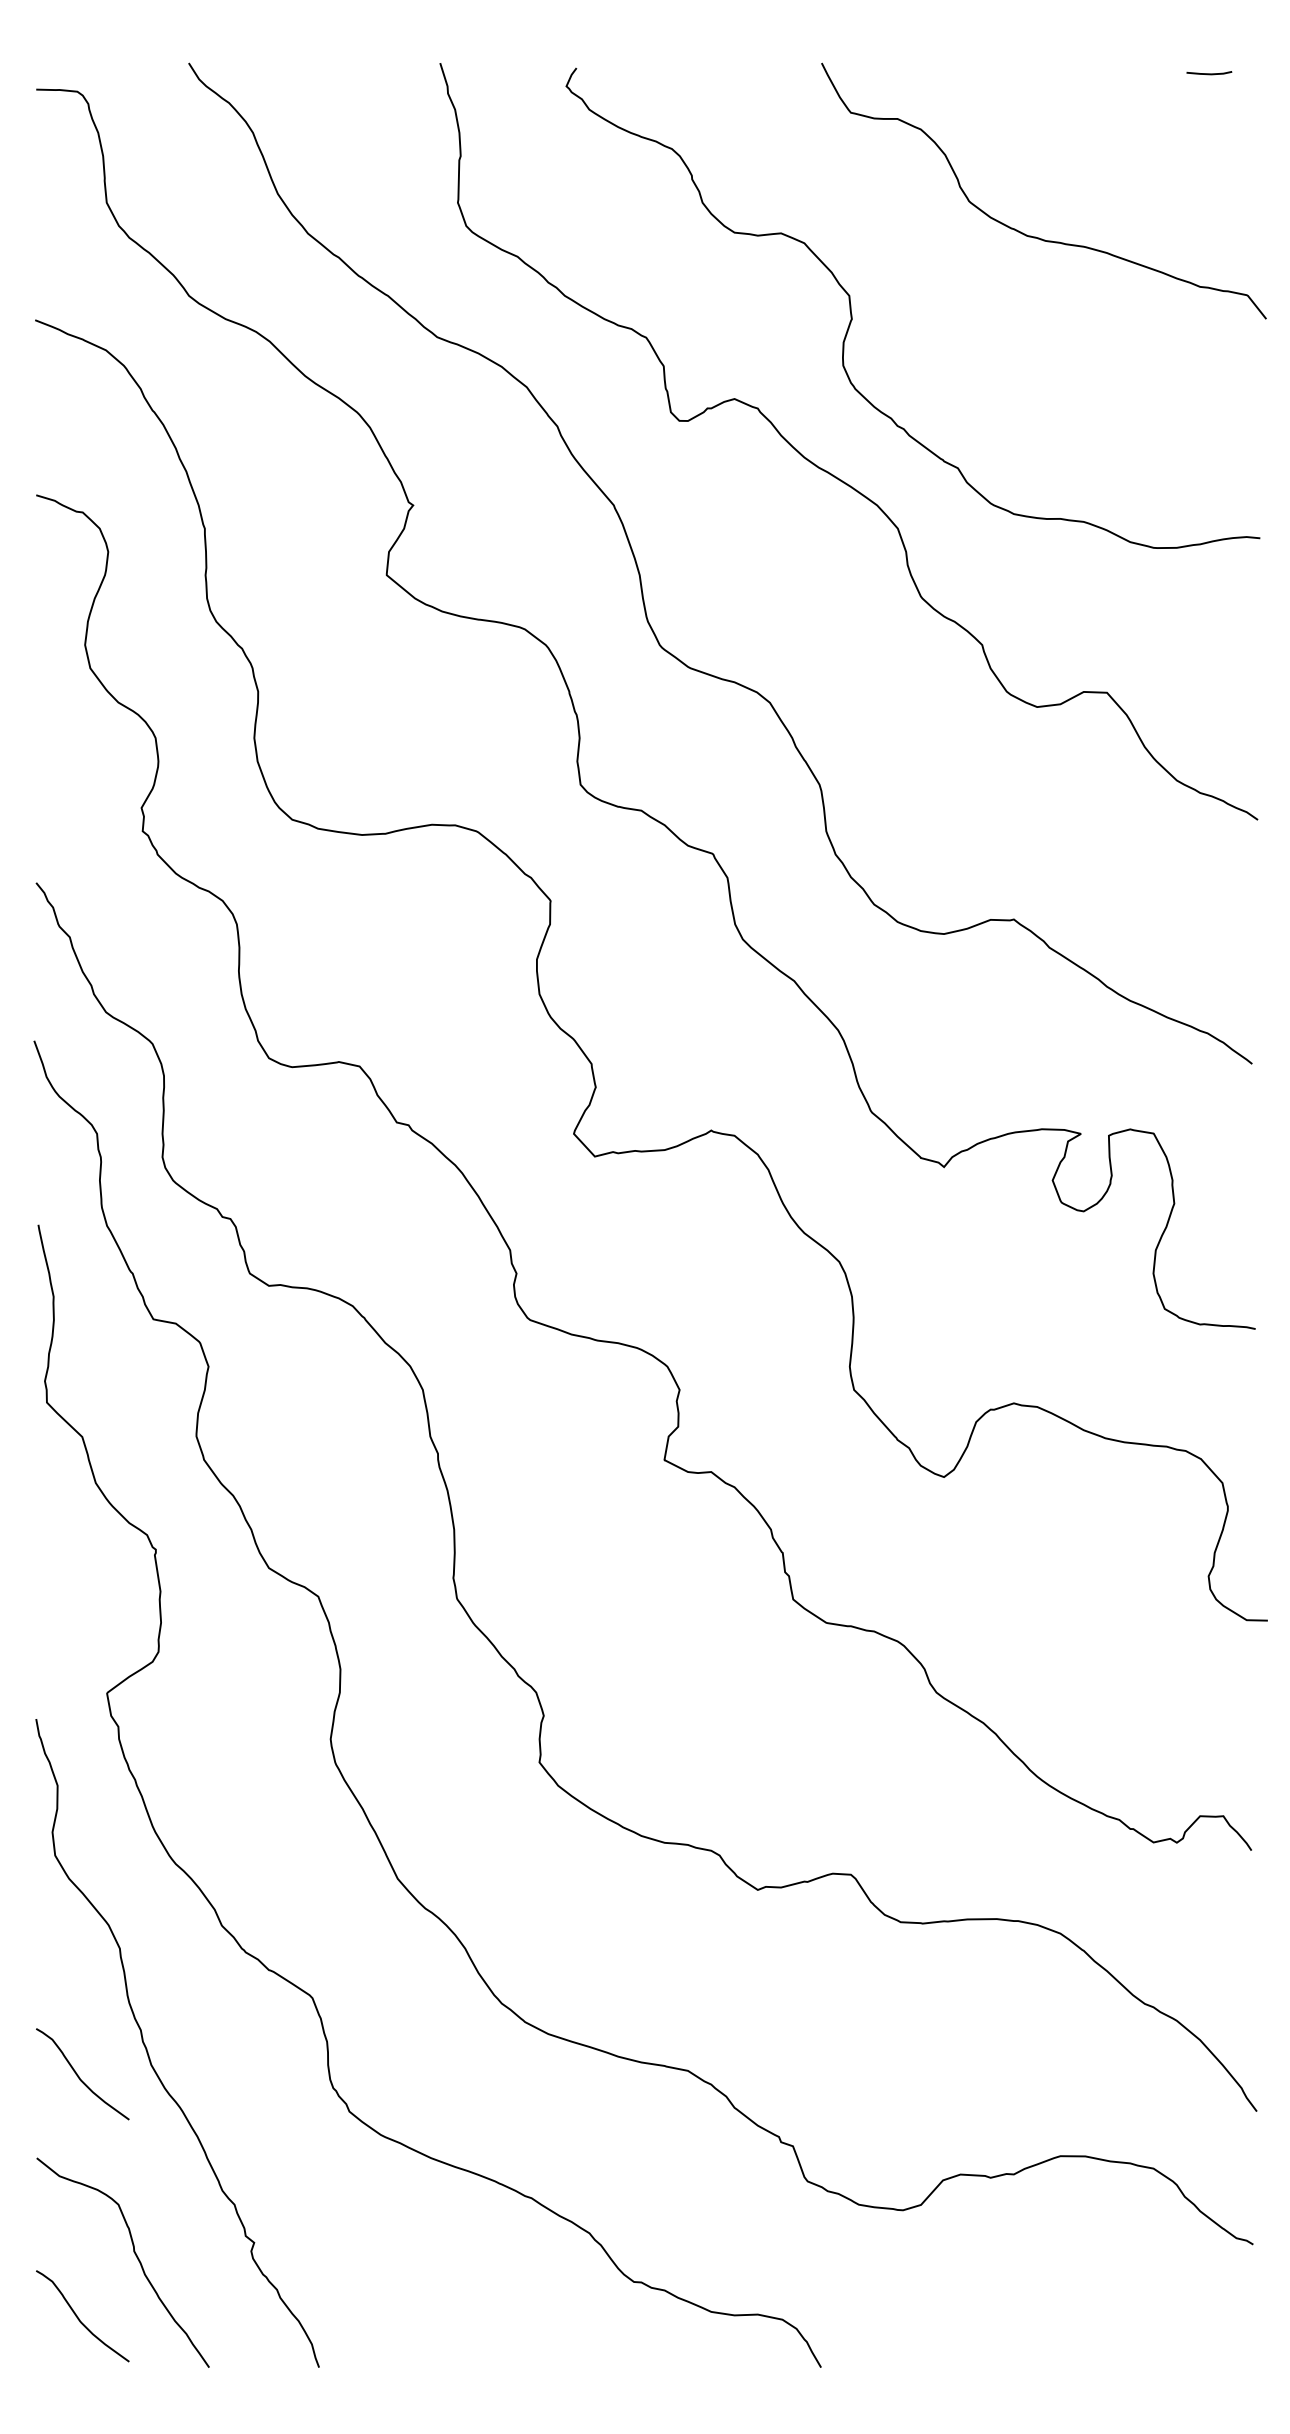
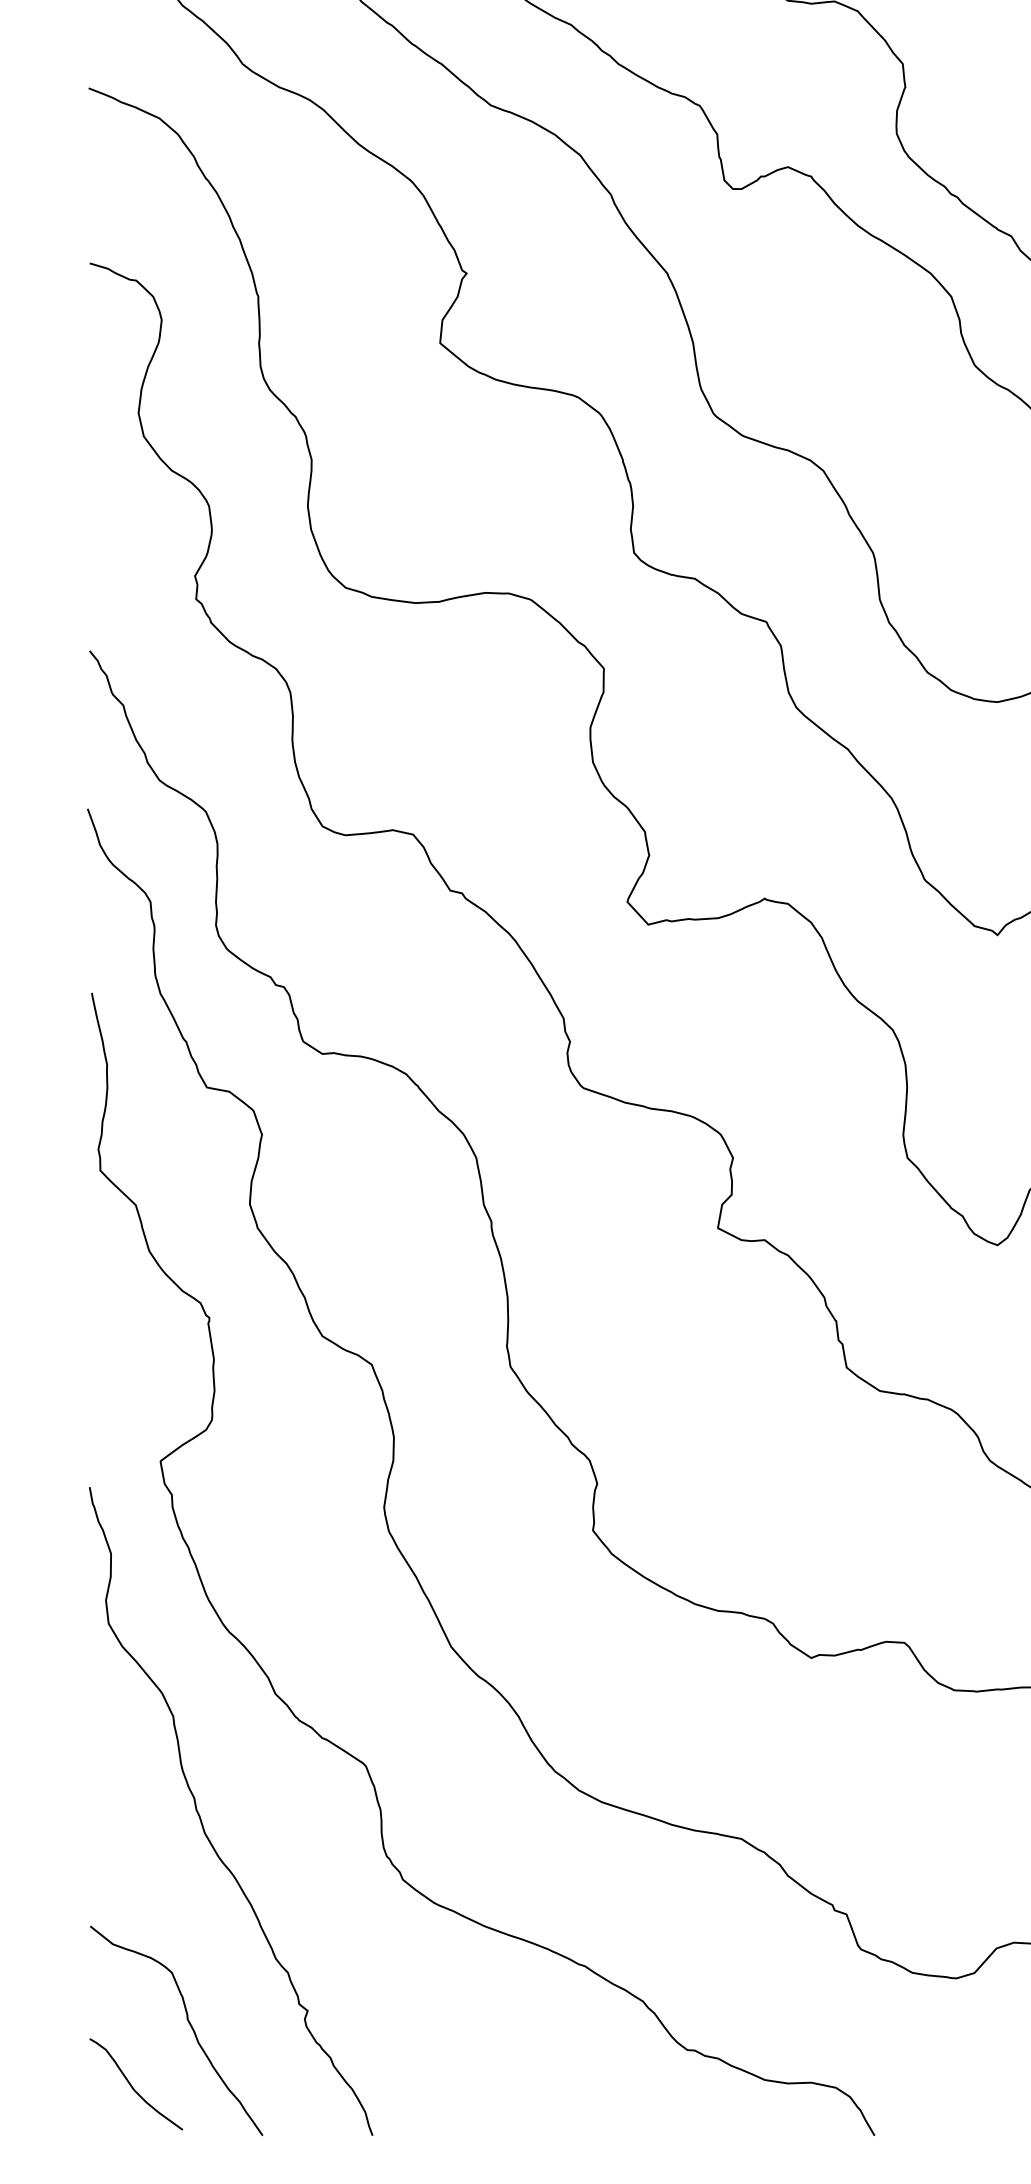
curve: (79, 2076) -> (132, 1844), removed

